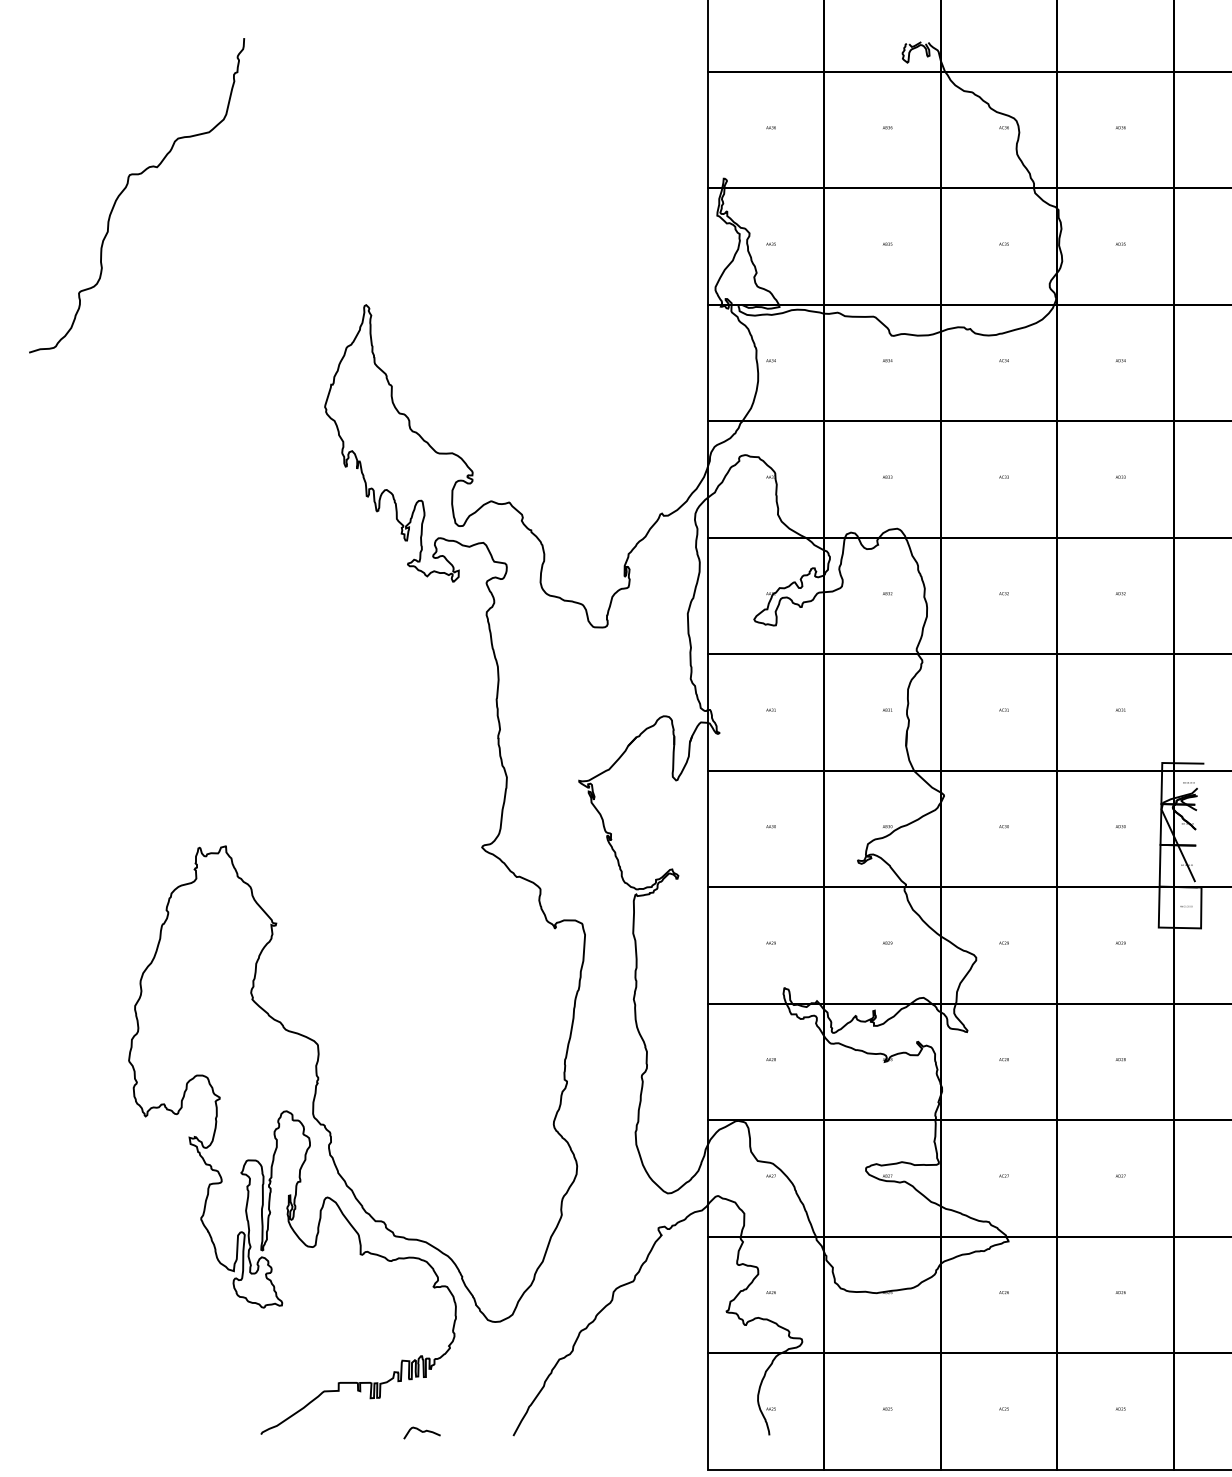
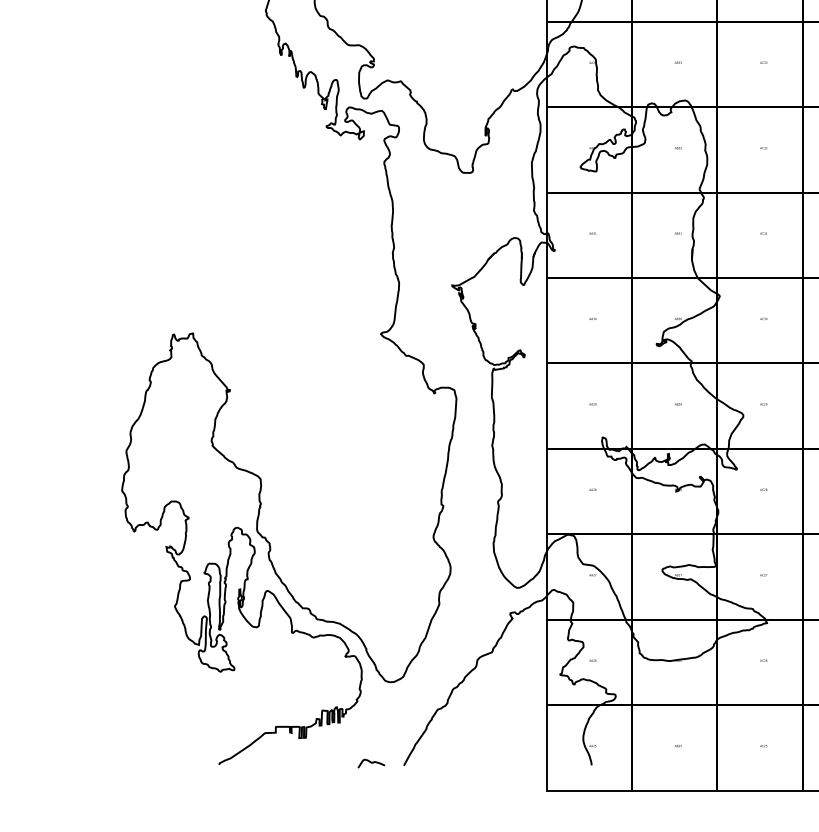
curve: (421, 1432) -> (371, 763), moved

